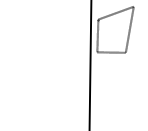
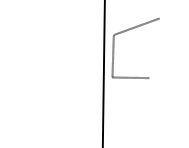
line: (129, 29) -> (154, 47), removed

